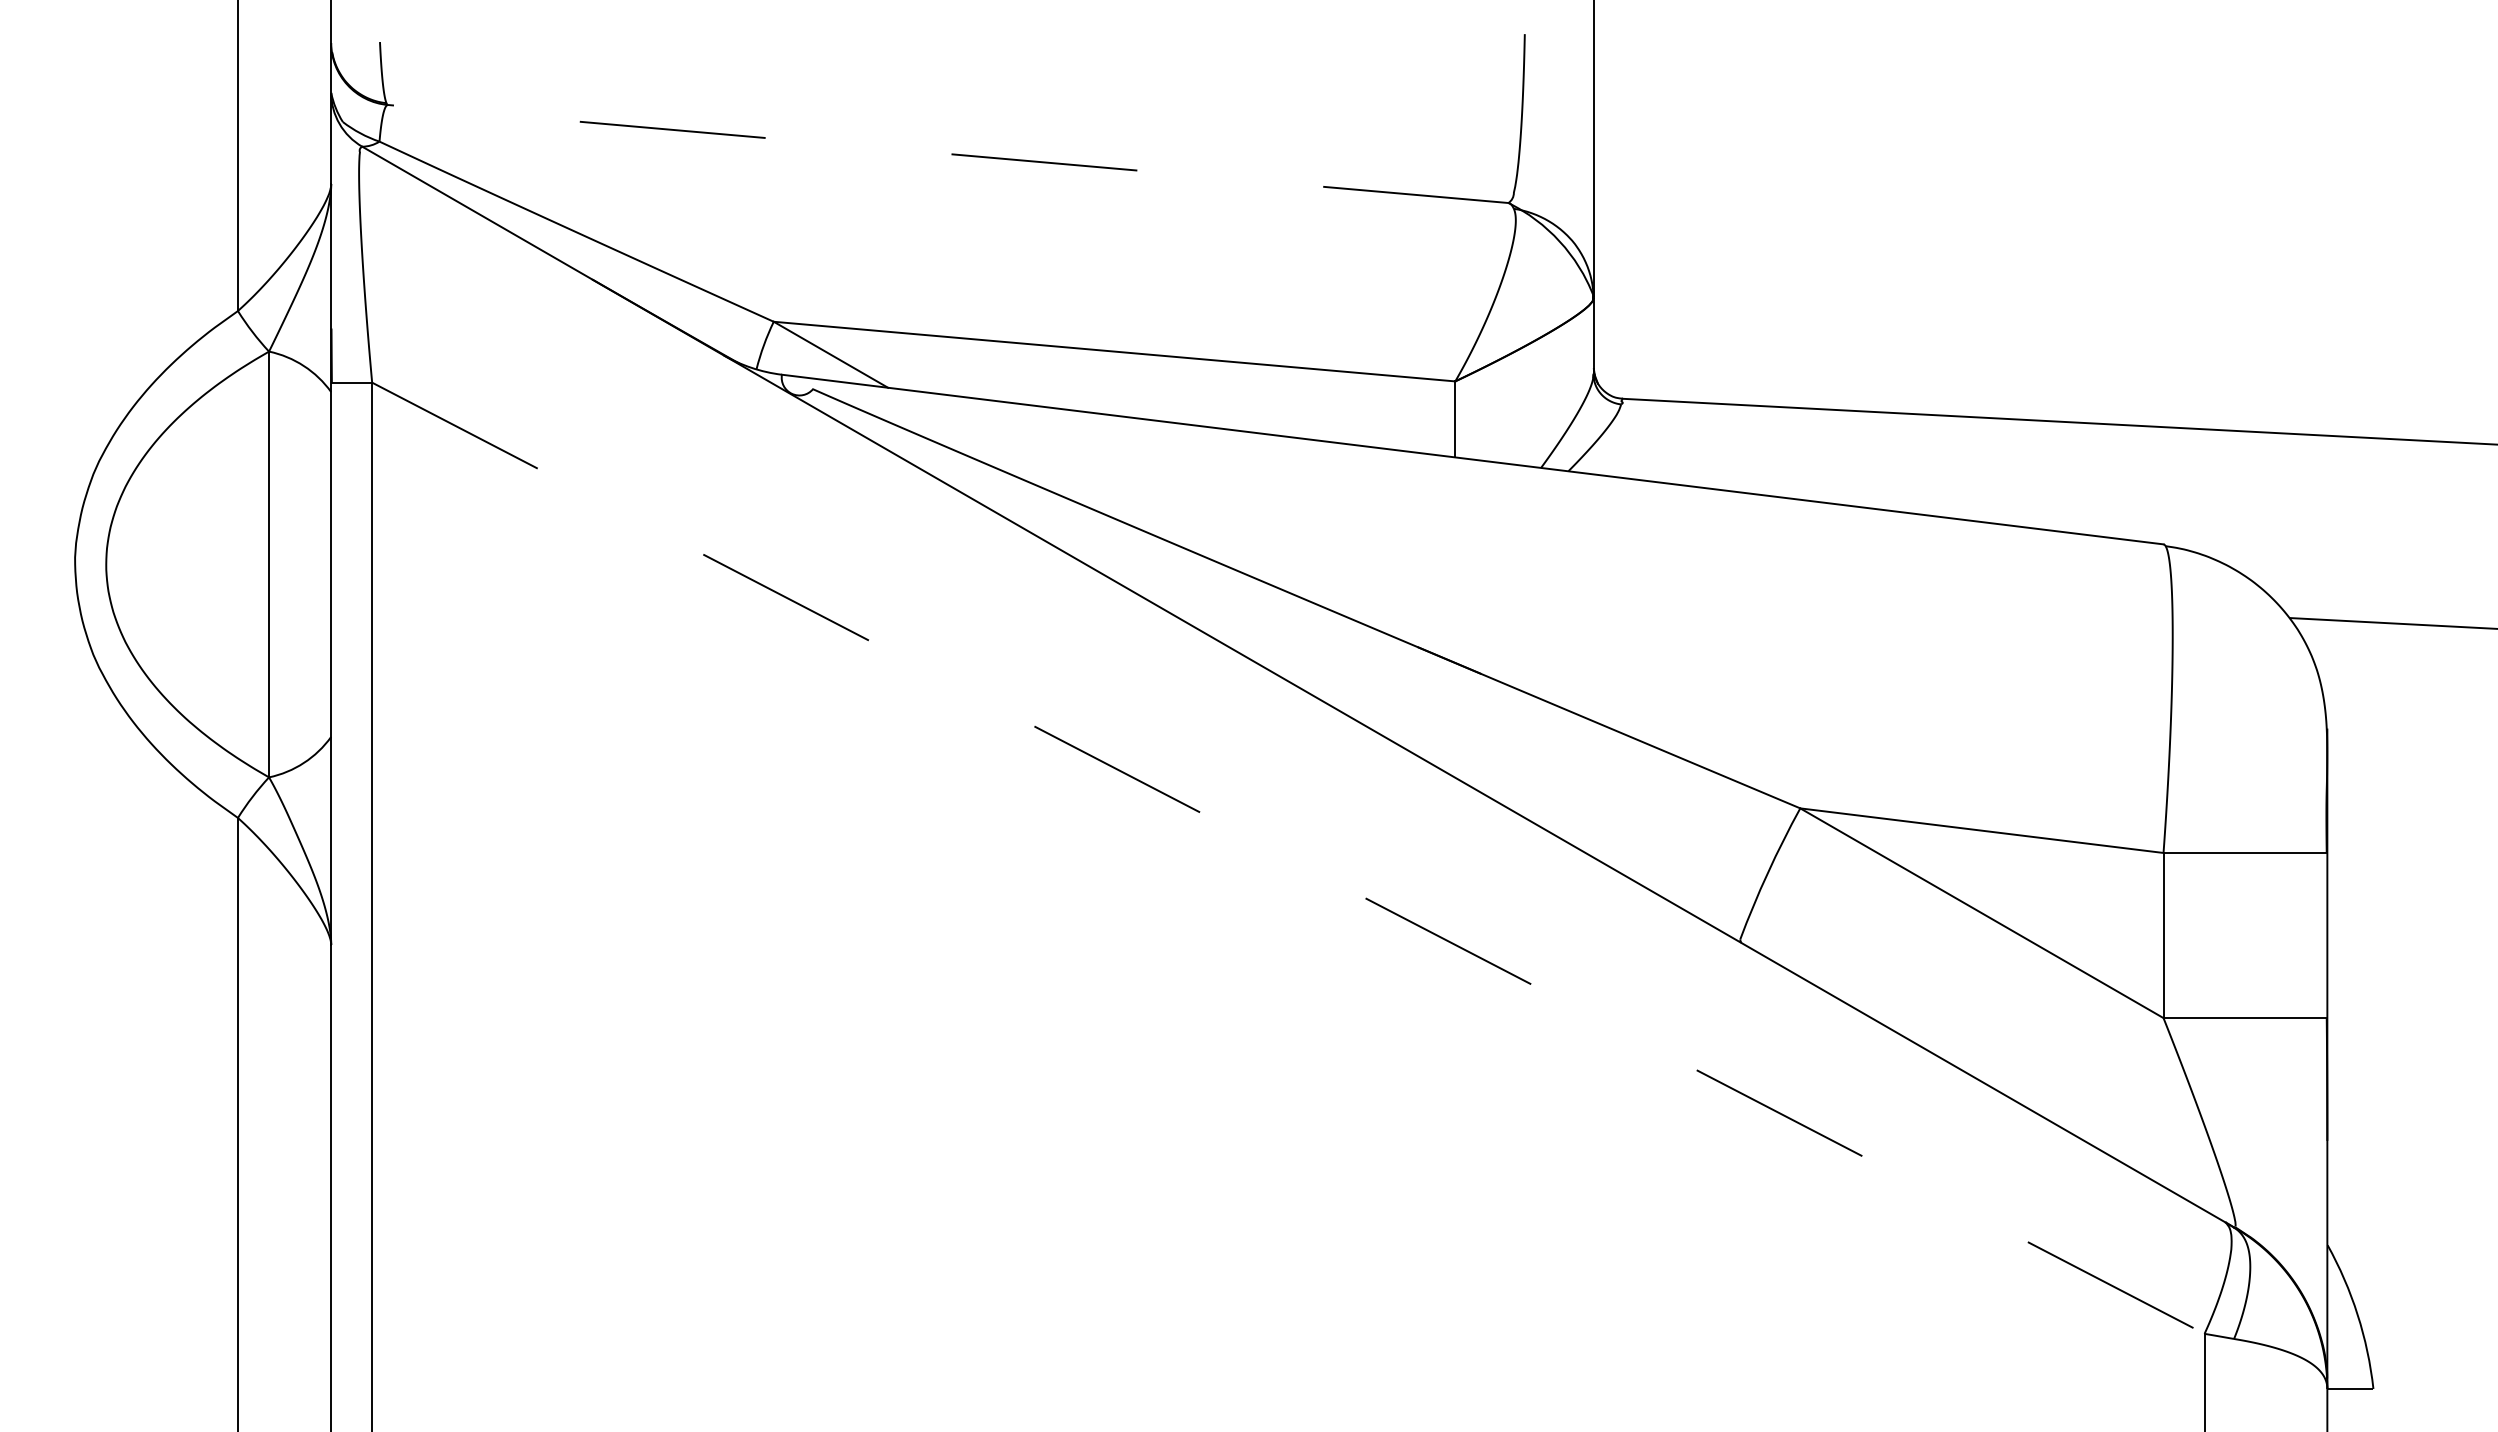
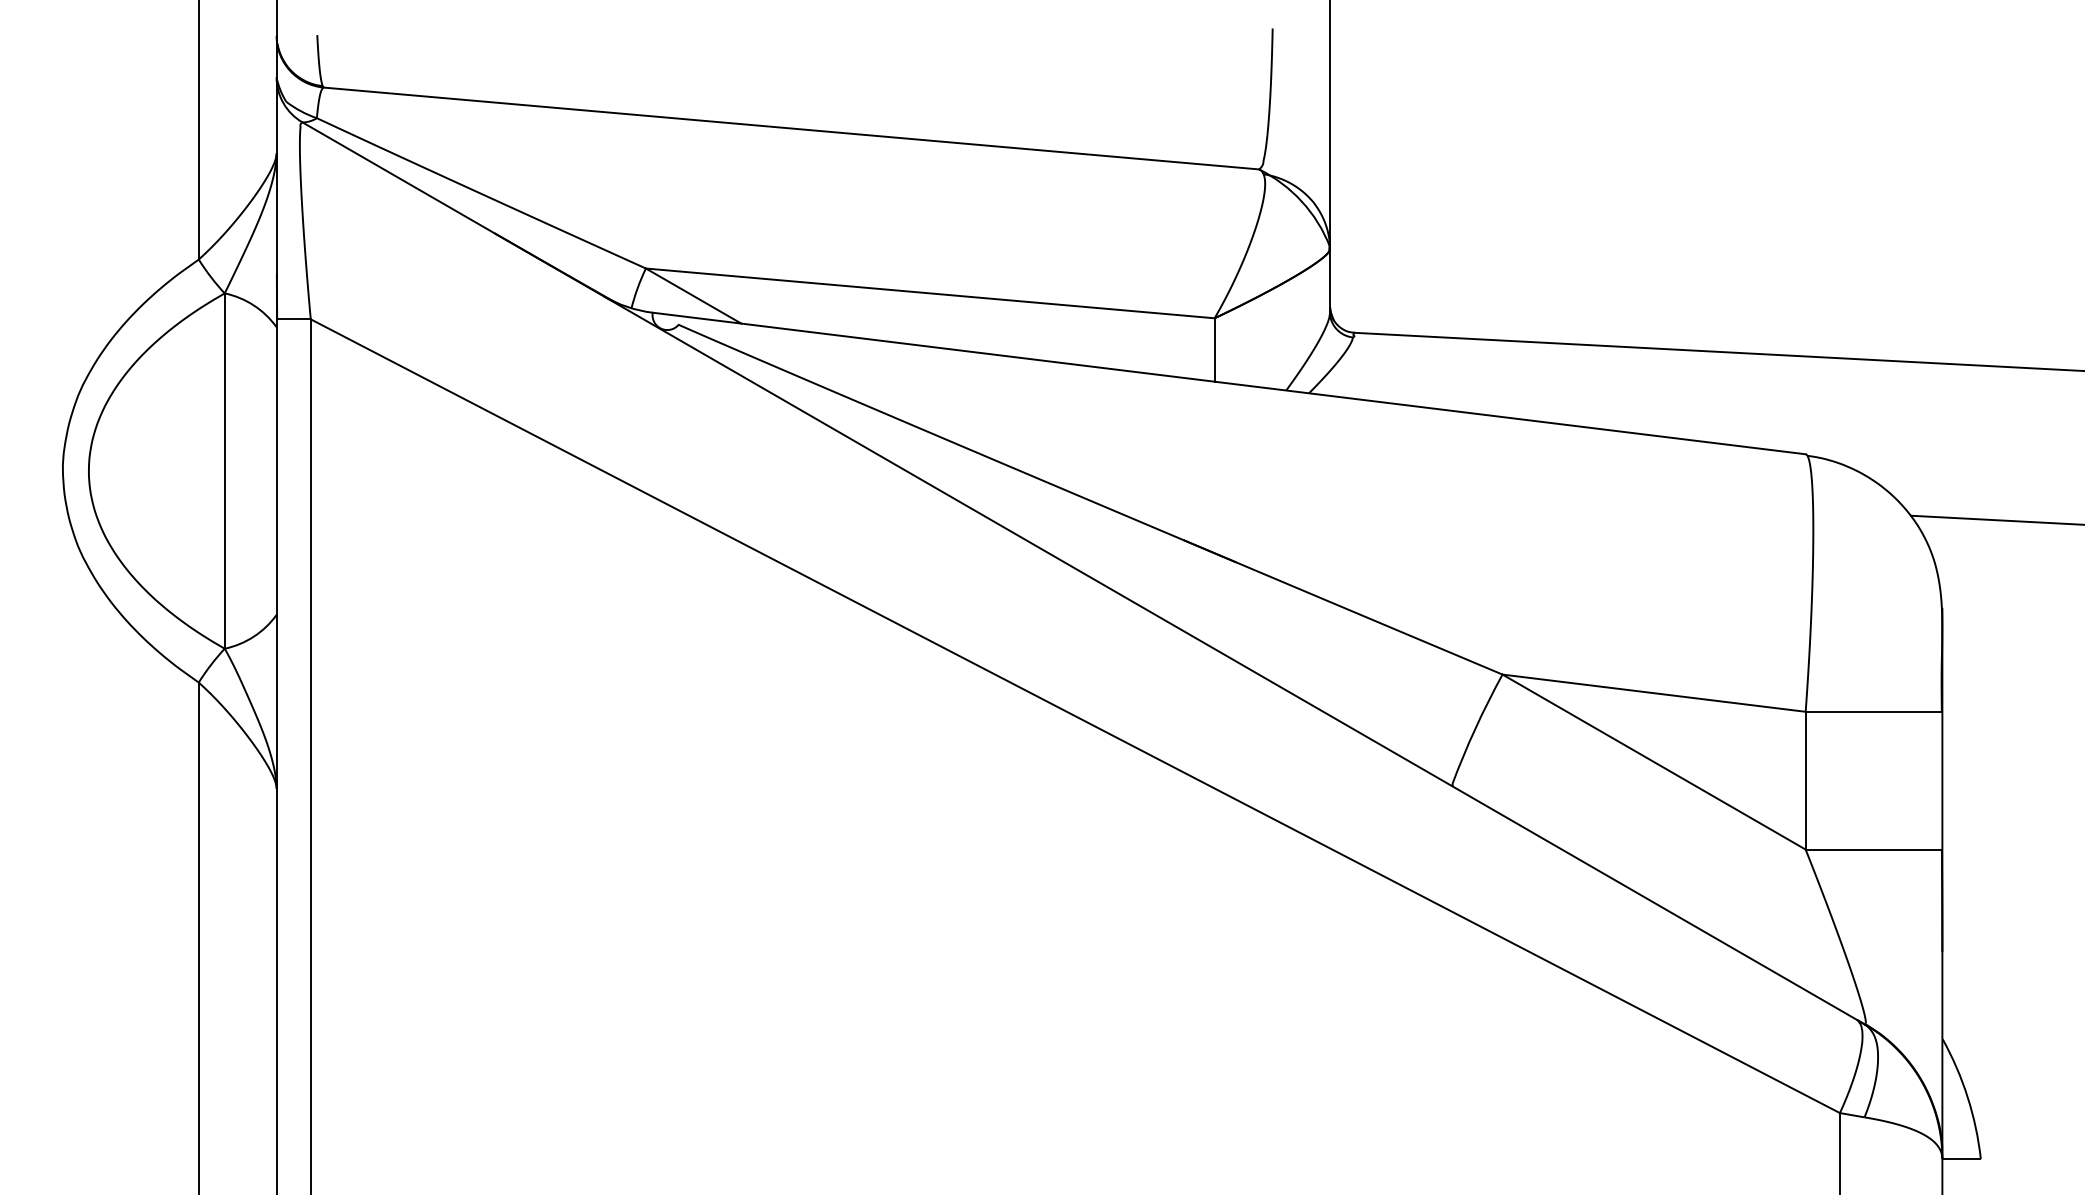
line: (948, 154) -> (791, 128), dashed -> solid
line: (1288, 858) -> (1075, 716), dashed -> solid

